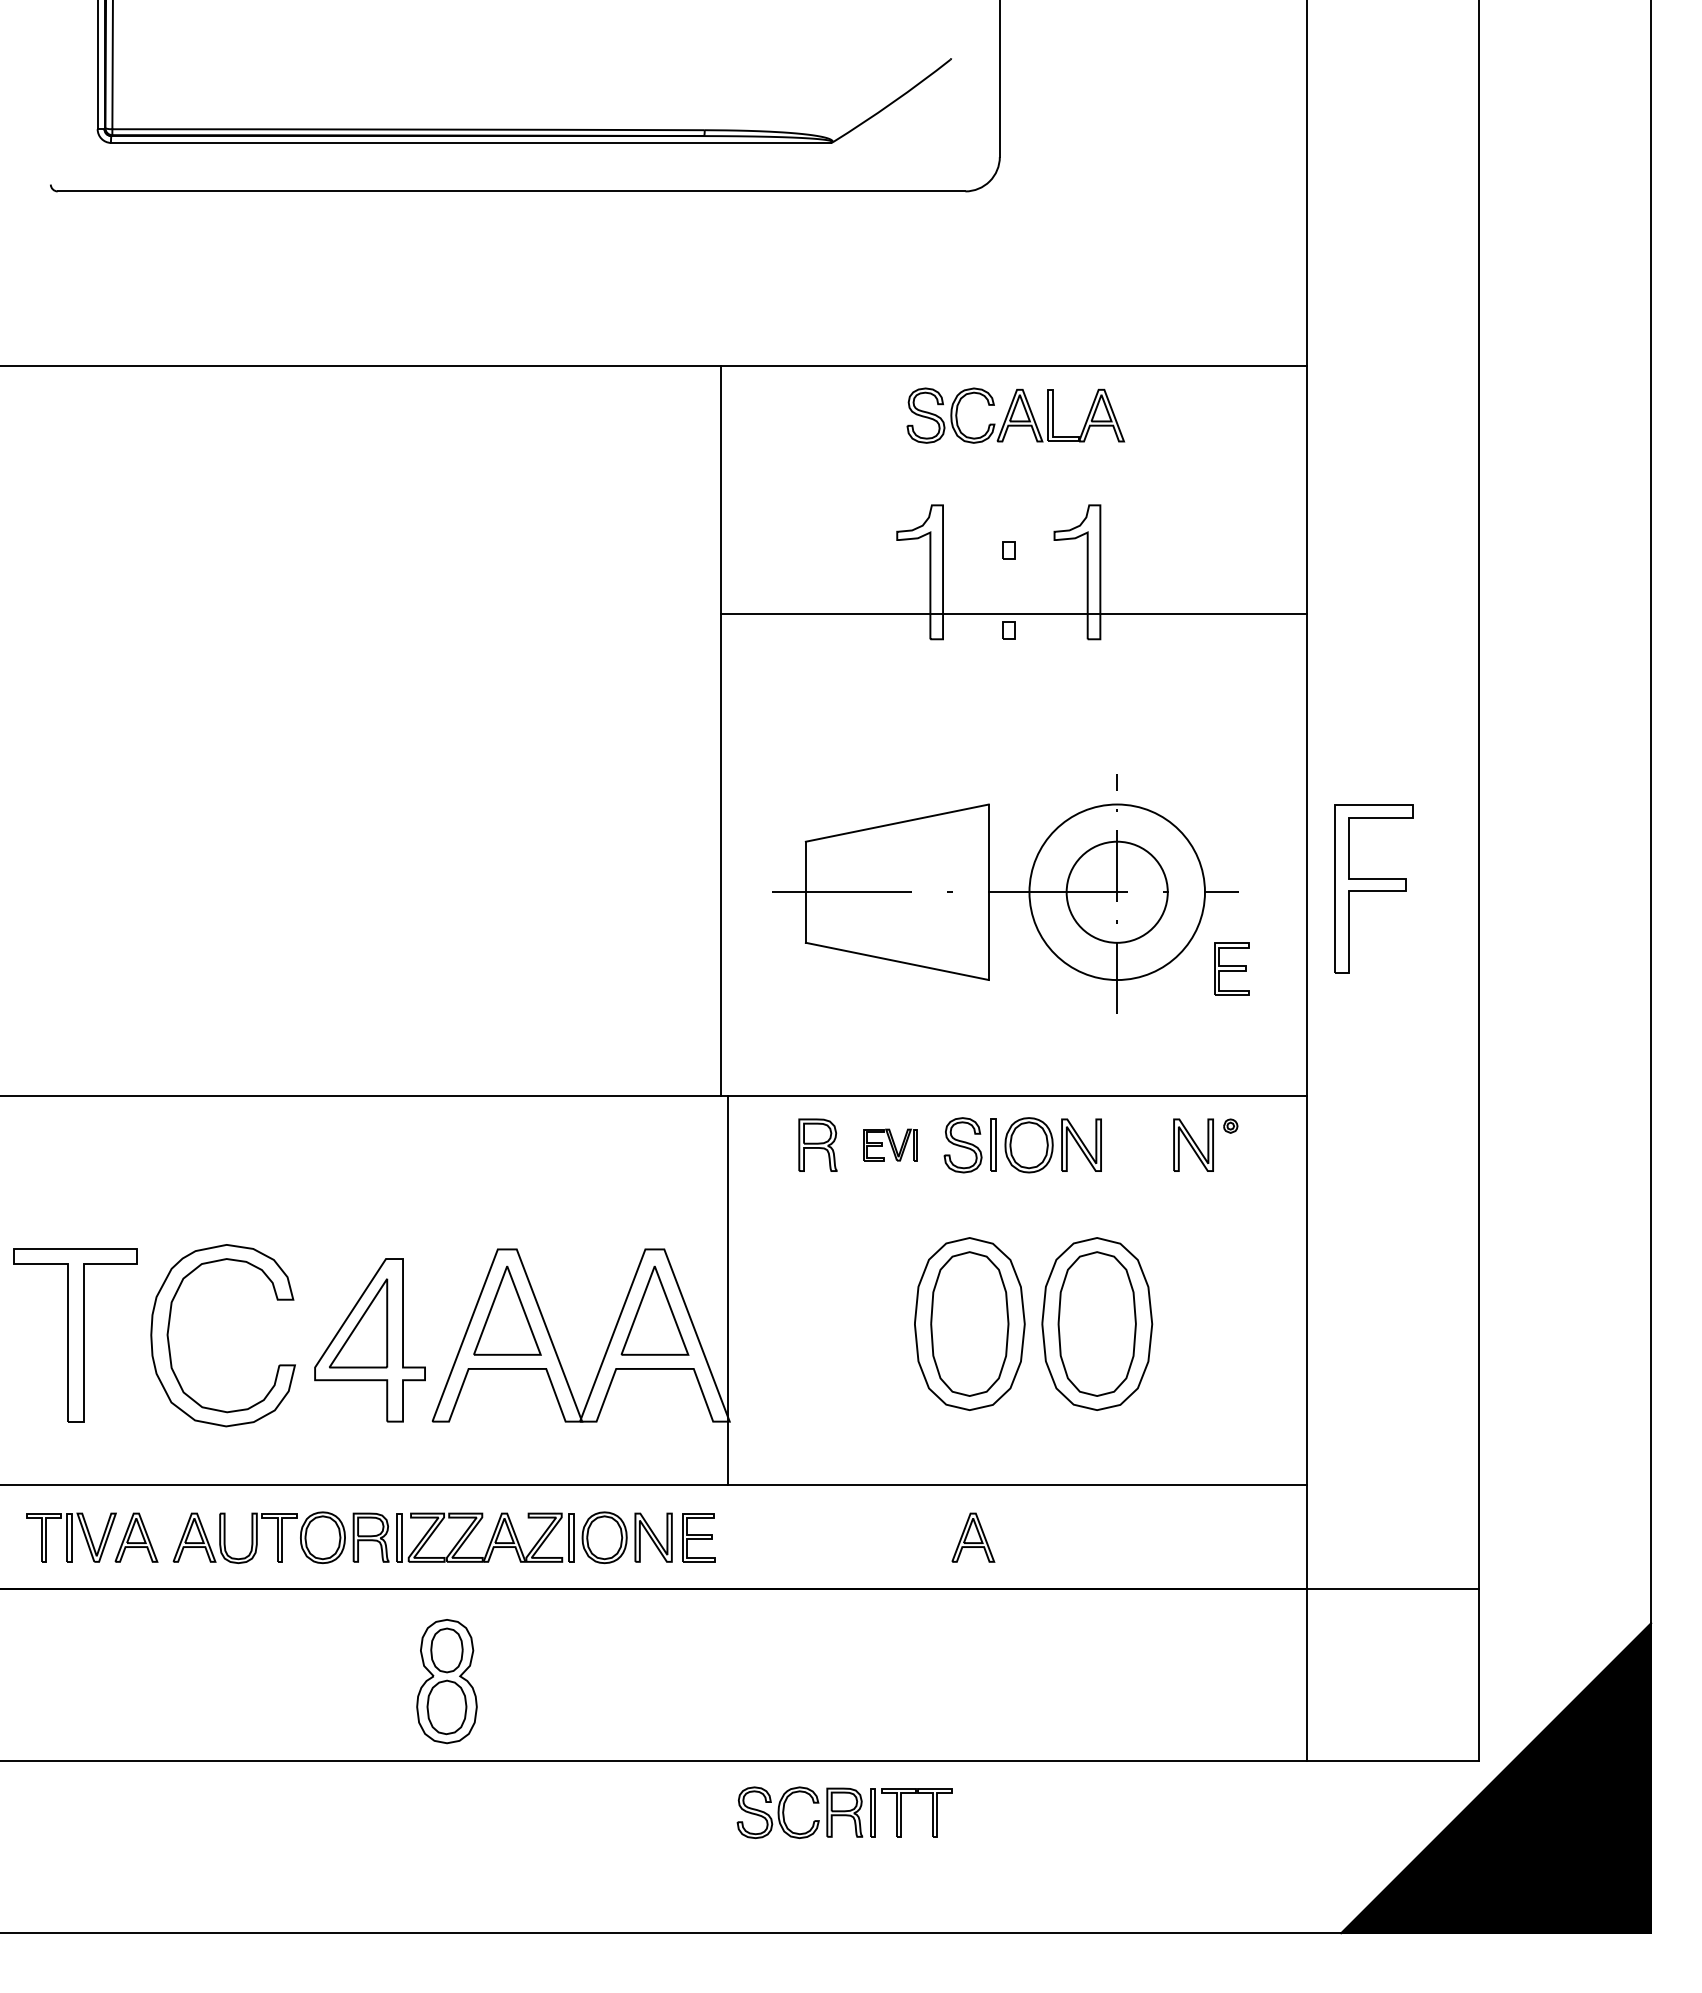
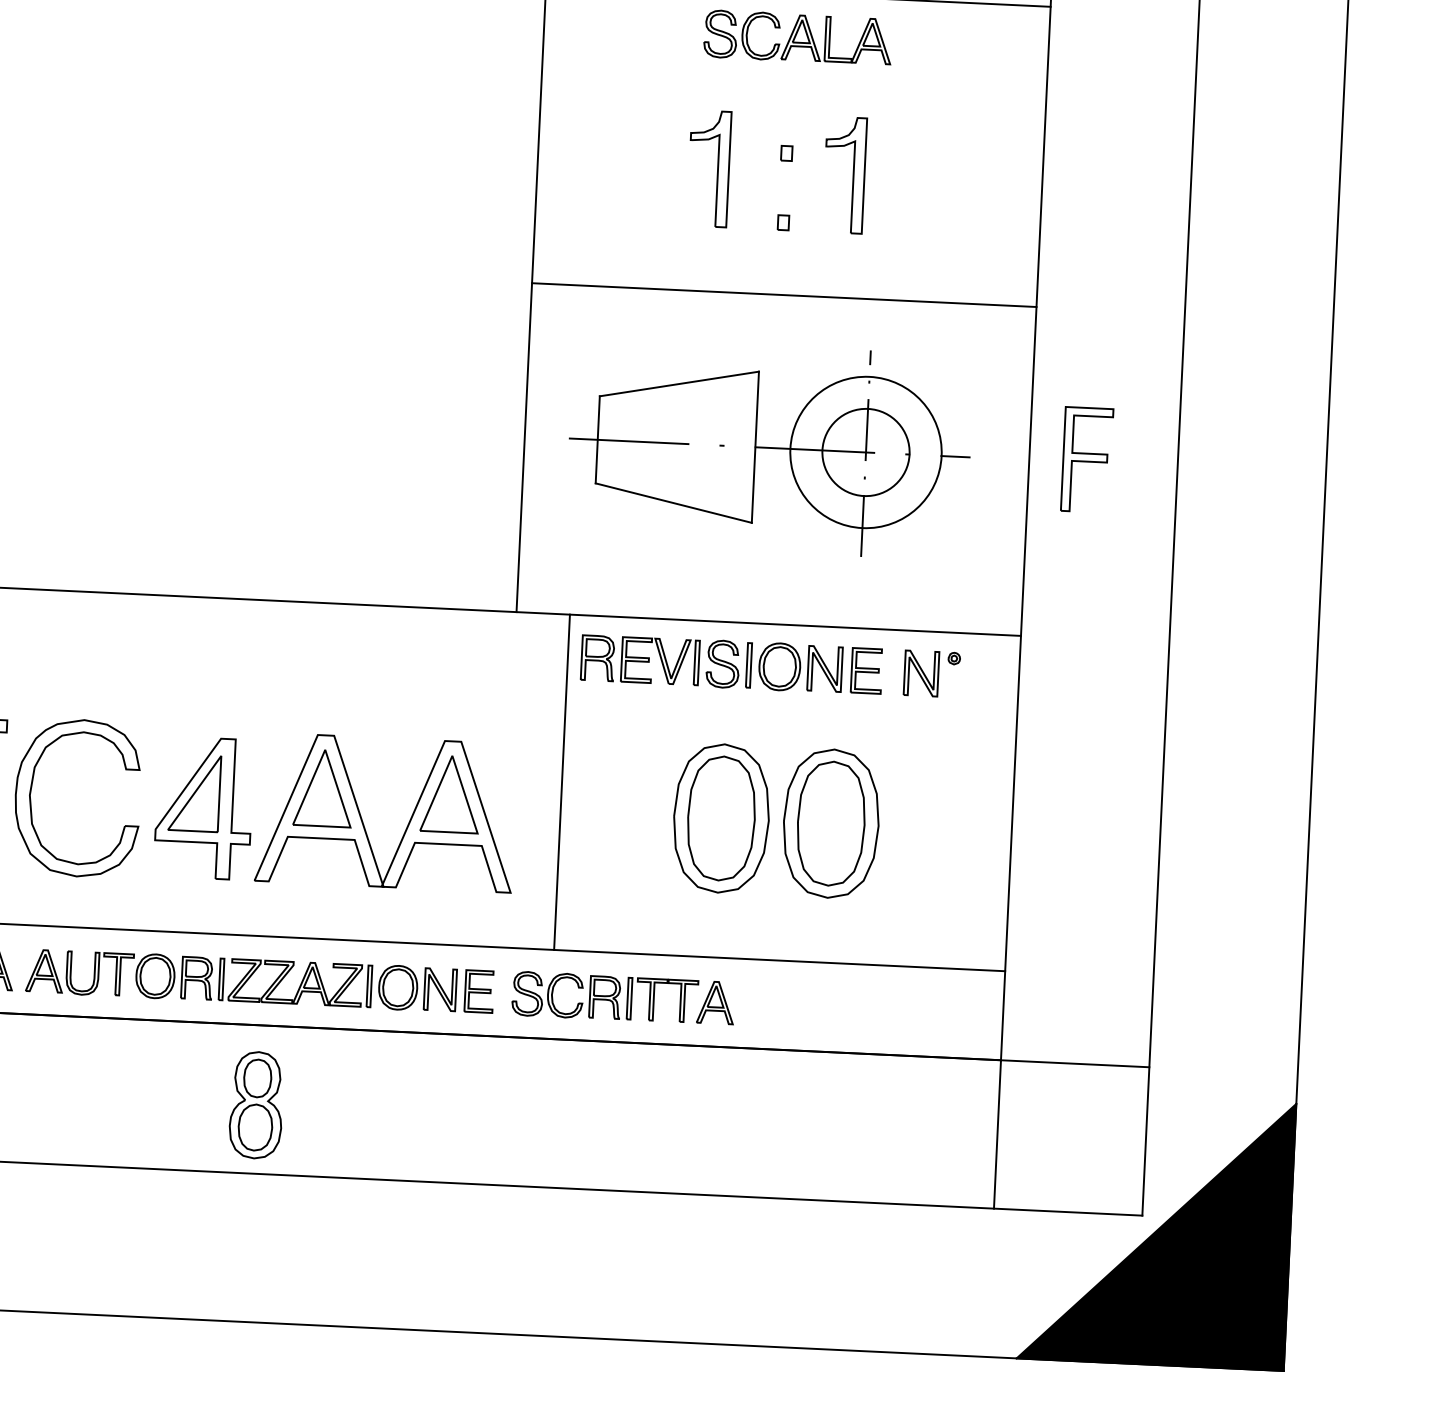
line: (1013, 614) -> (783, 295), moved
part: (1373, 888) -> (1086, 459), size x0.71
part: (1231, 968) -> (866, 670), moved
part: (890, 1144) -> (660, 660), size x1.67
line: (728, 1290) -> (562, 782), moved
part: (844, 1812) -> (604, 997), moved

